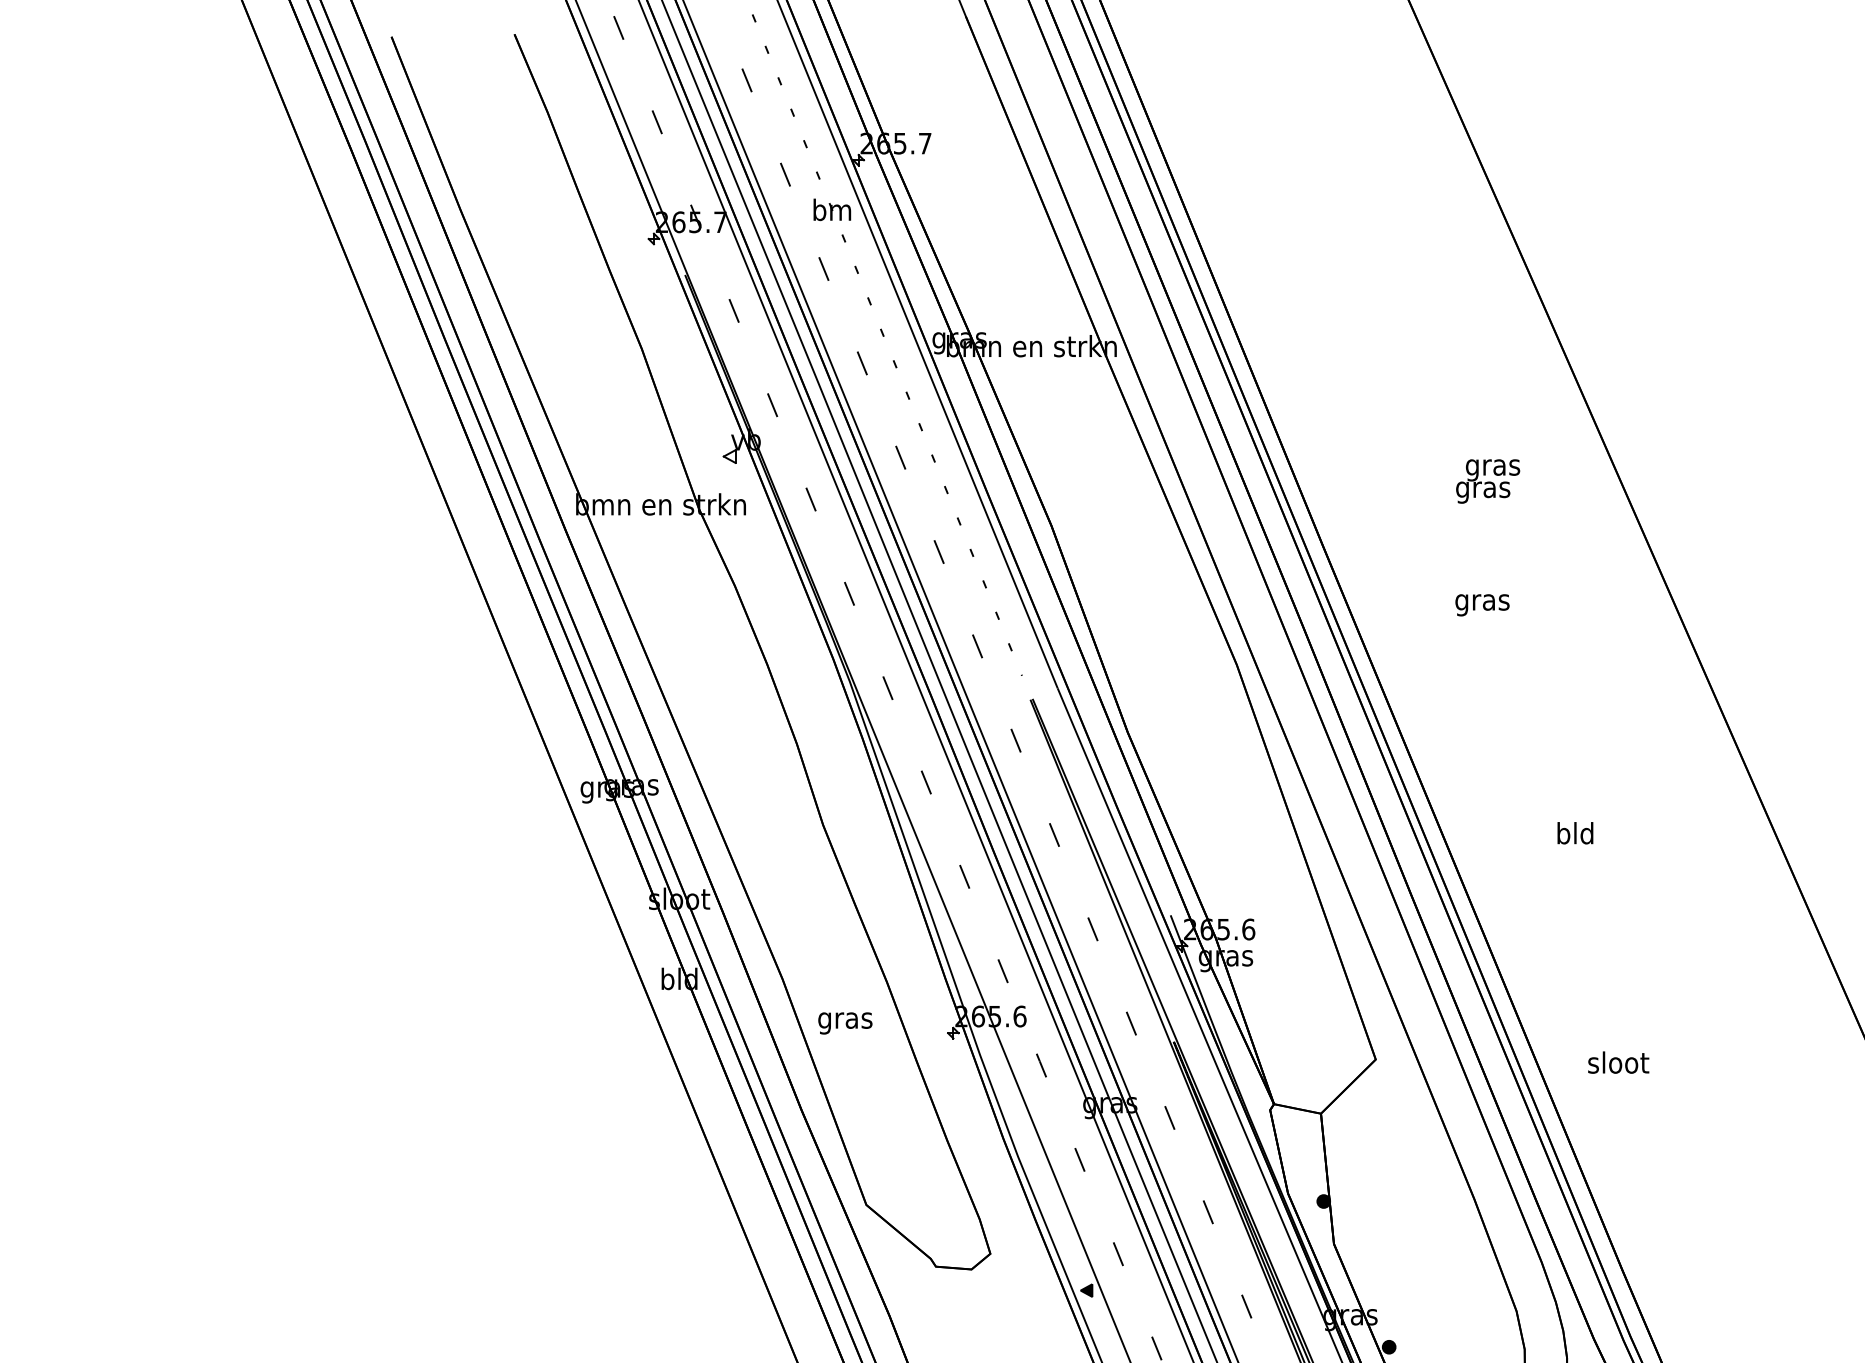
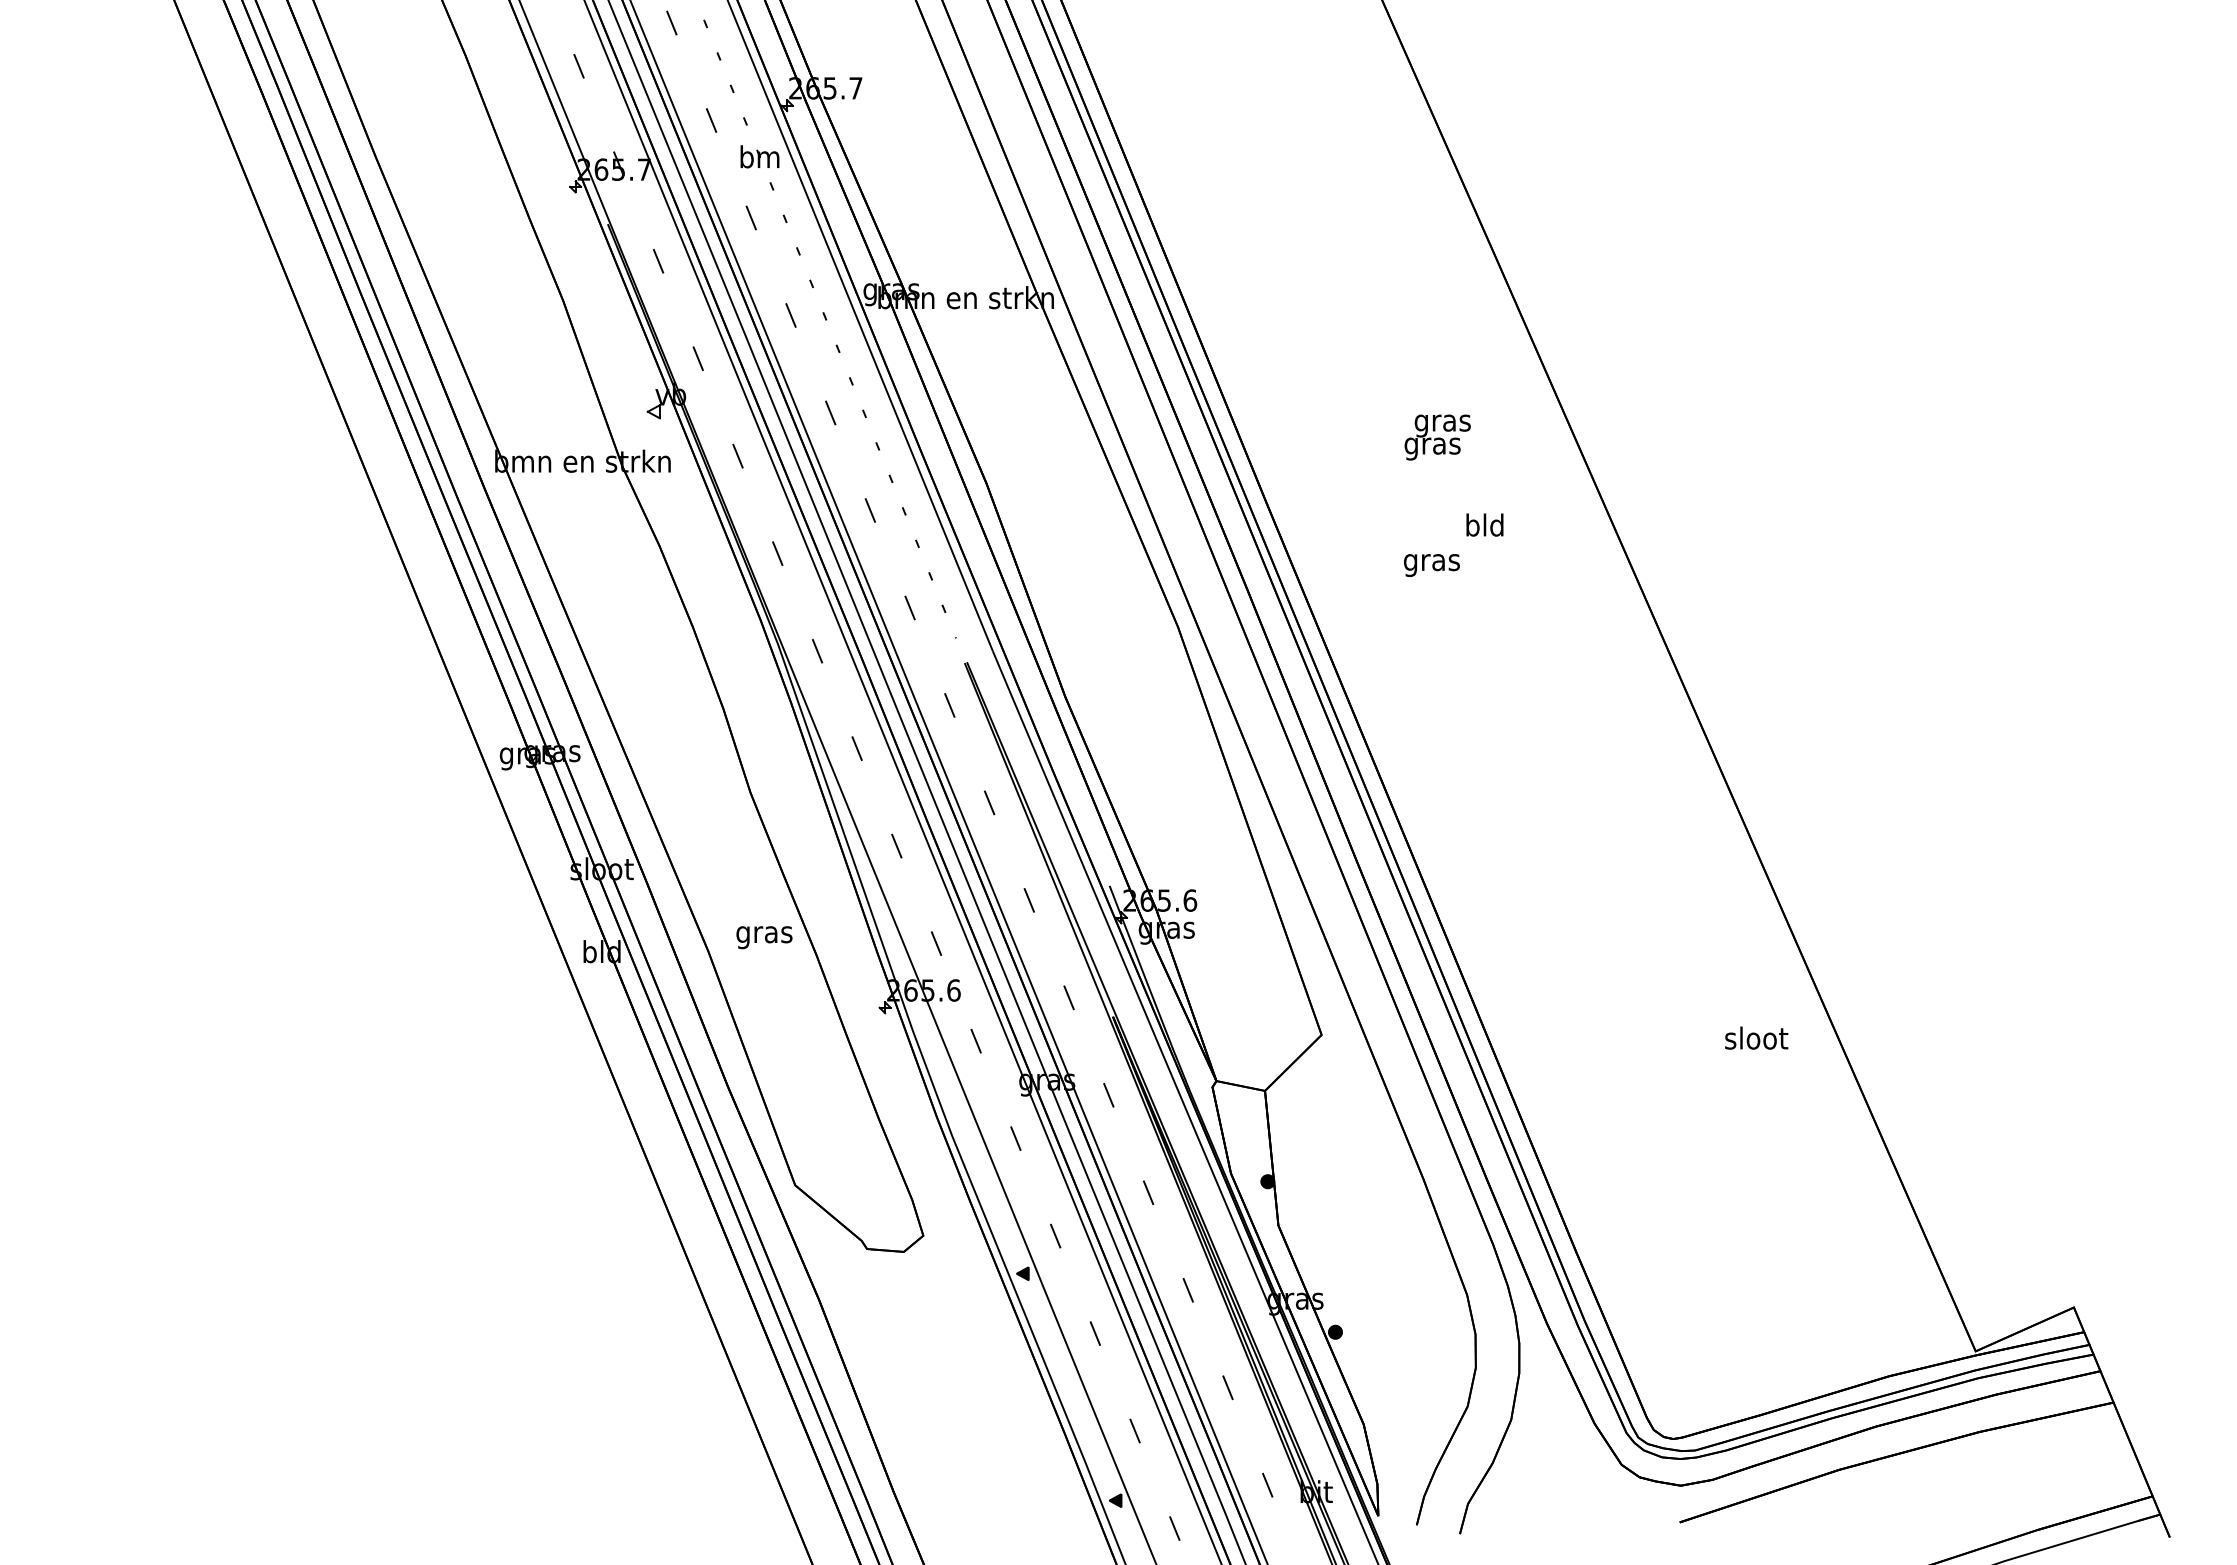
text: (1574, 832) -> (1484, 524), moved
text: (845, 1023) -> (764, 937), moved
text: (1618, 1061) -> (1756, 1037), moved

